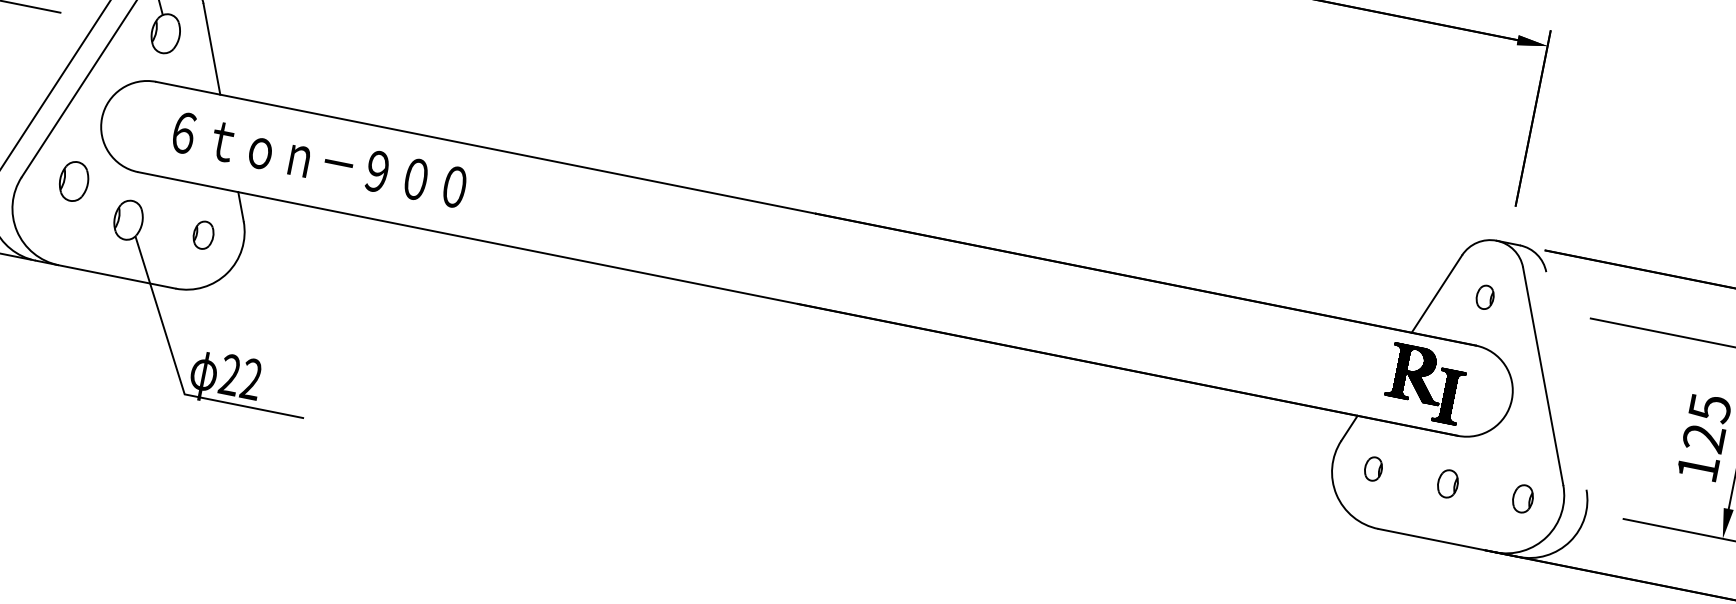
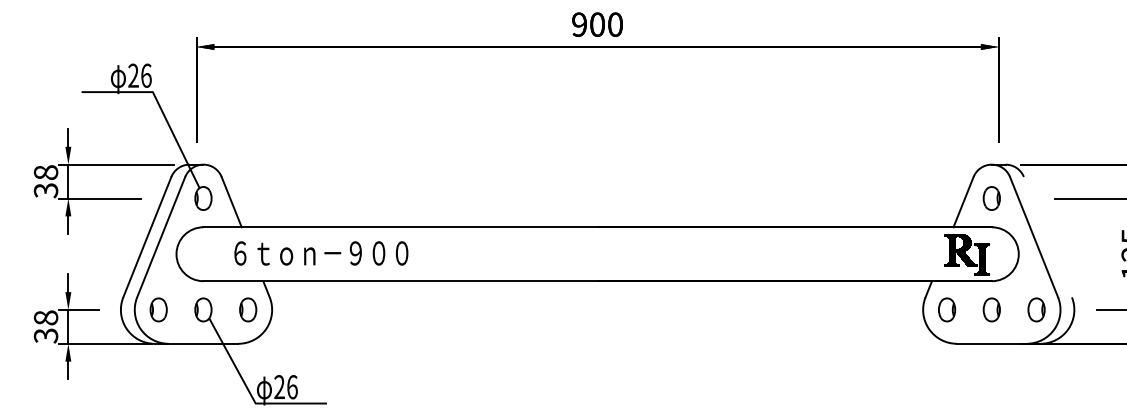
text: (319, 160) -> (321, 253), moved
part: (73, 180) -> (158, 309), moved
part: (204, 234) -> (248, 309), size x1.43
part: (1484, 297) -> (991, 198), size x1.67
text: (251, 379) -> (292, 387), 22 -> 26
part: (1374, 468) -> (947, 309), size x1.67
part: (1447, 483) -> (991, 309), size x1.43
part: (1523, 498) -> (1036, 309), size x1.43

